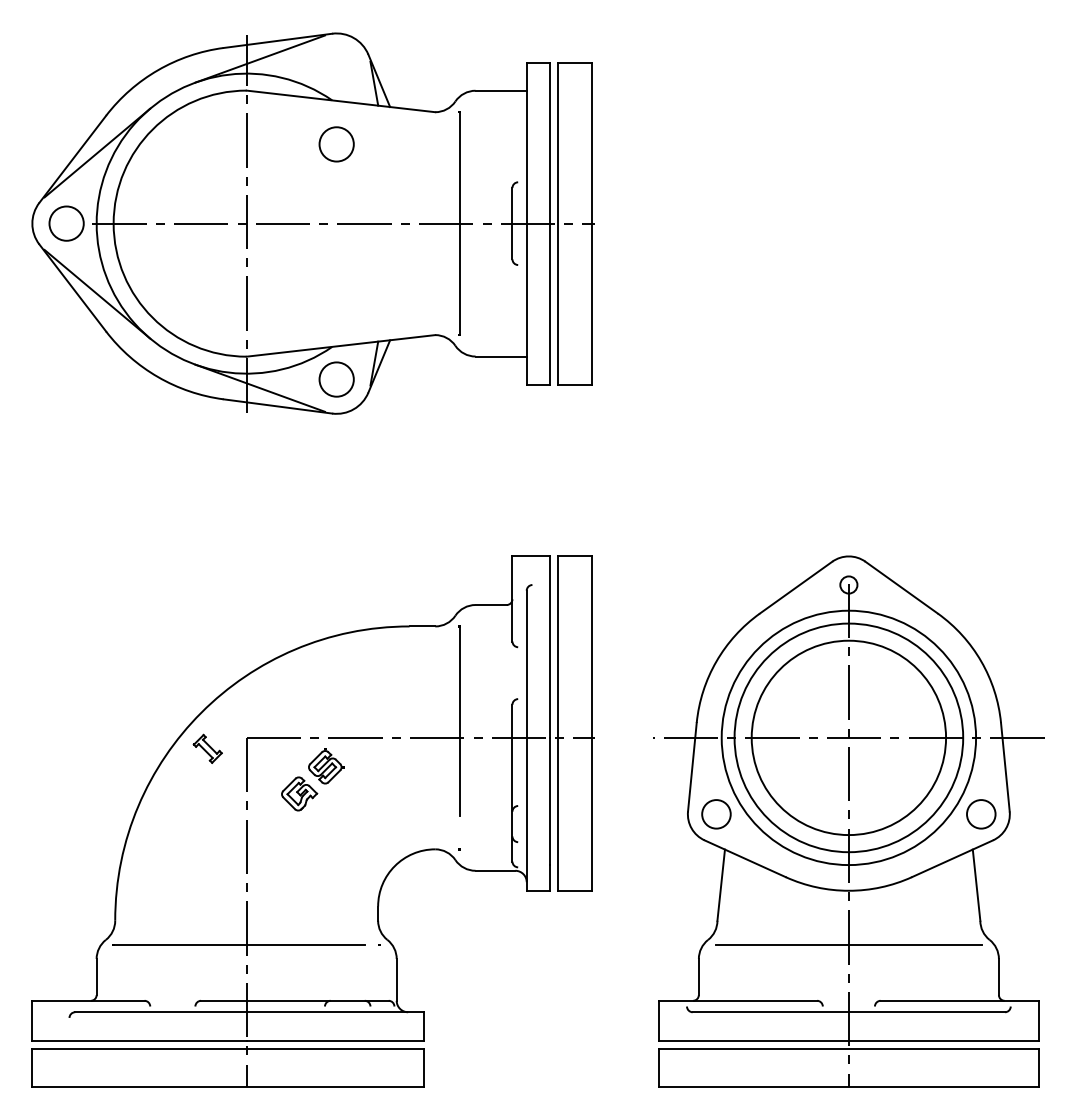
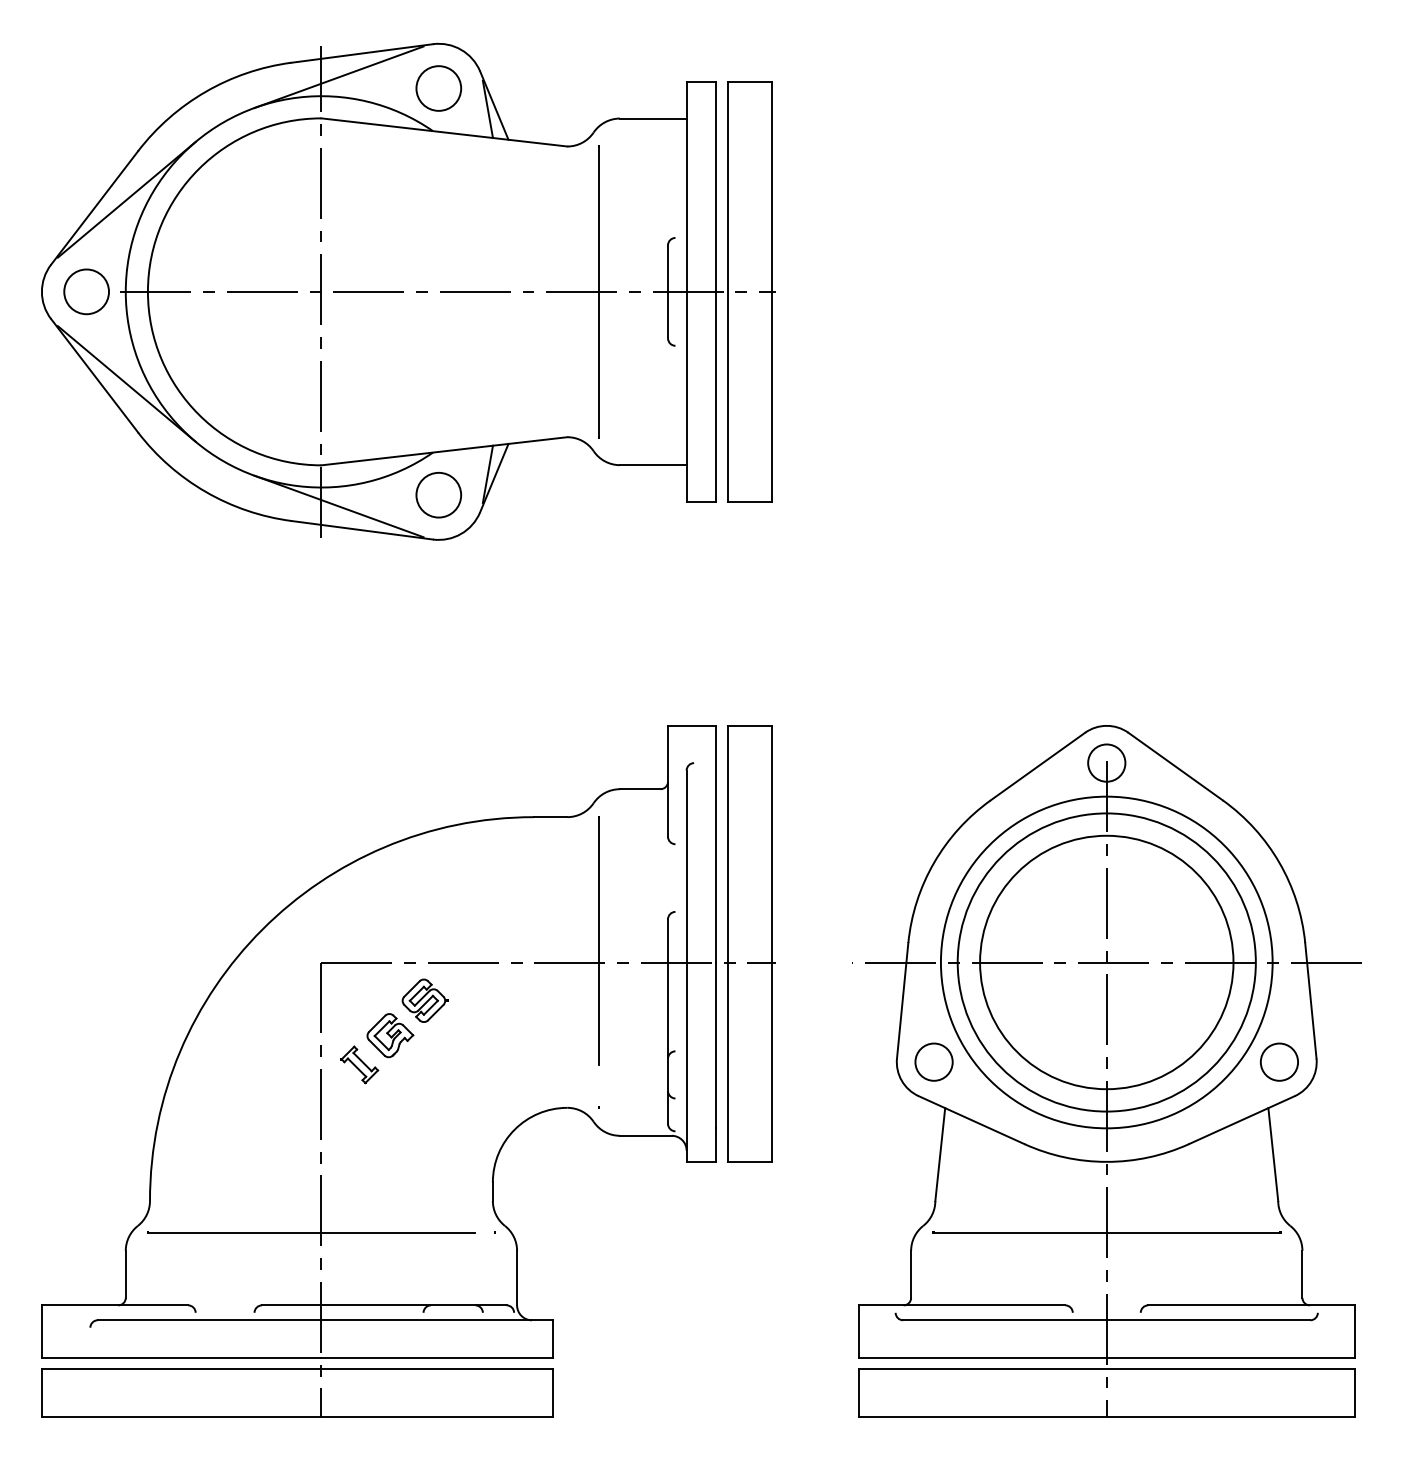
circle: (336, 144) -> (438, 88), moved
circle: (848, 584) -> (1106, 762), size x1.67
part: (207, 748) -> (359, 1064), moved

